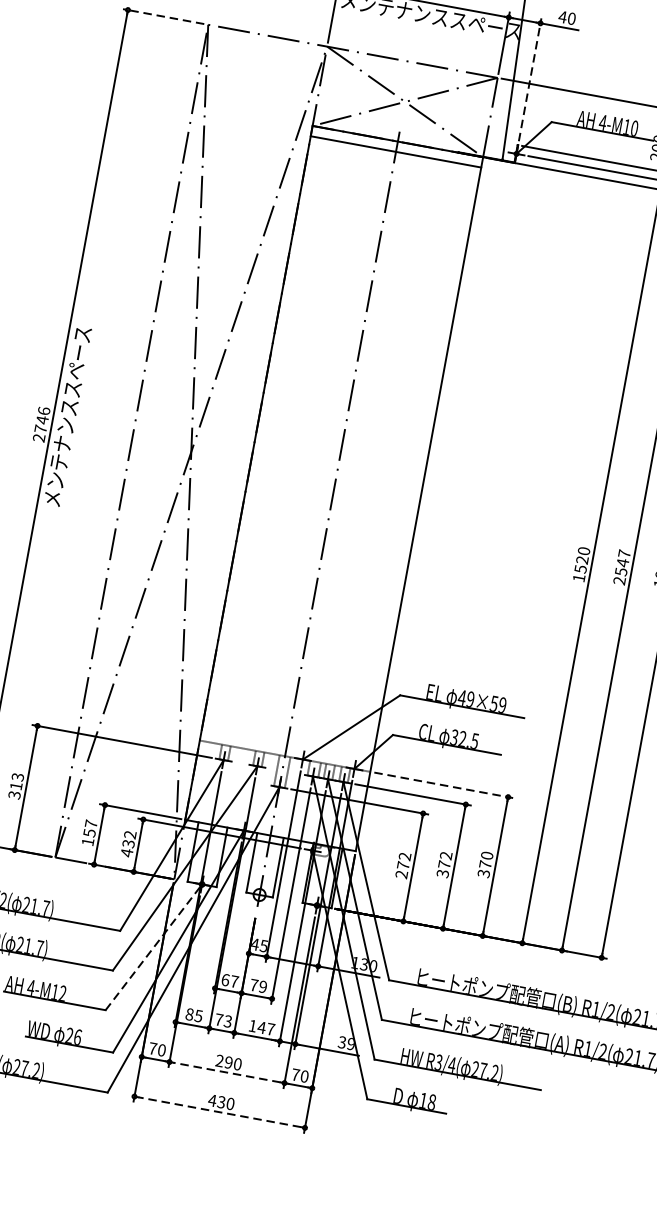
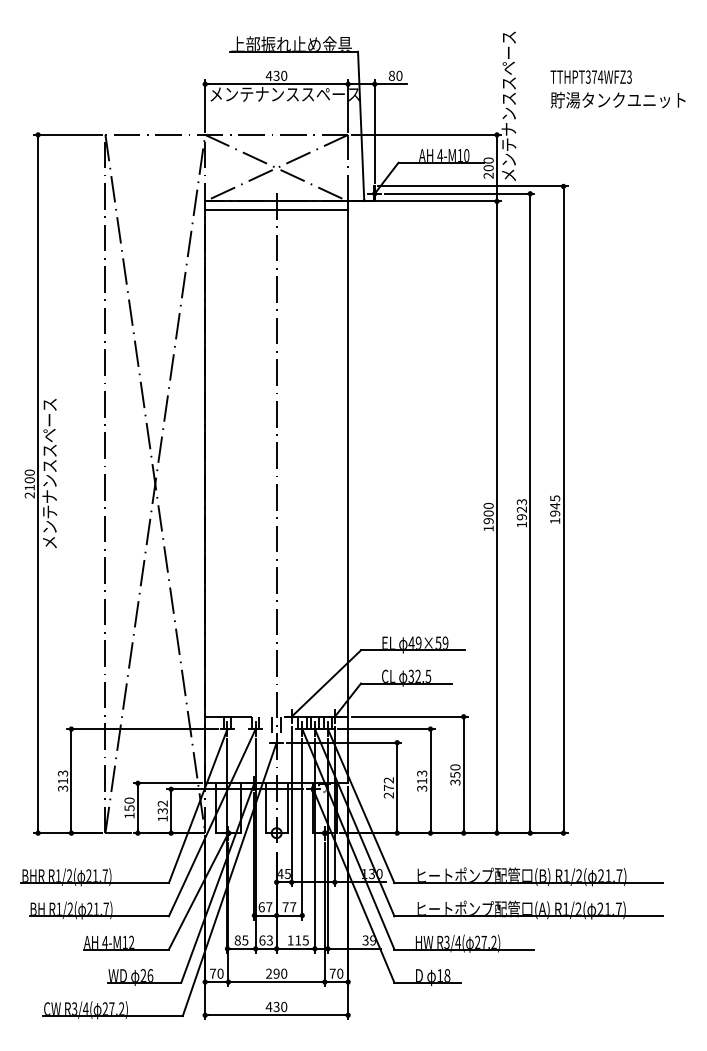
line: (163, 16) -> (67, 134), dashed -> solid
text: (562, 16) -> (391, 75), 40 -> 80
line: (529, 79) -> (374, 131), dashed -> solid
text: (42, 419) -> (29, 479), 2746 -> 2100
text: (581, 564) -> (488, 517), 1520 -> 1900
text: (621, 567) -> (521, 513), 2547 -> 1923
line: (444, 785) -> (410, 716), dashed -> solid
text: (91, 823) -> (129, 800), 157 -> 150
text: (126, 852) -> (162, 818), 432 -> 132
text: (445, 860) -> (422, 777), 372 -> 313
text: (485, 865) -> (455, 775), 370 -> 350
line: (153, 946) -> (198, 890), dashed -> solid
text: (263, 987) -> (293, 907), 79 -> 77
text: (219, 1019) -> (262, 940), 73 -> 63
text: (265, 1028) -> (301, 940), 147 -> 115
line: (226, 1073) -> (276, 982), dashed -> solid
line: (219, 1112) -> (276, 1015), dashed -> solid

